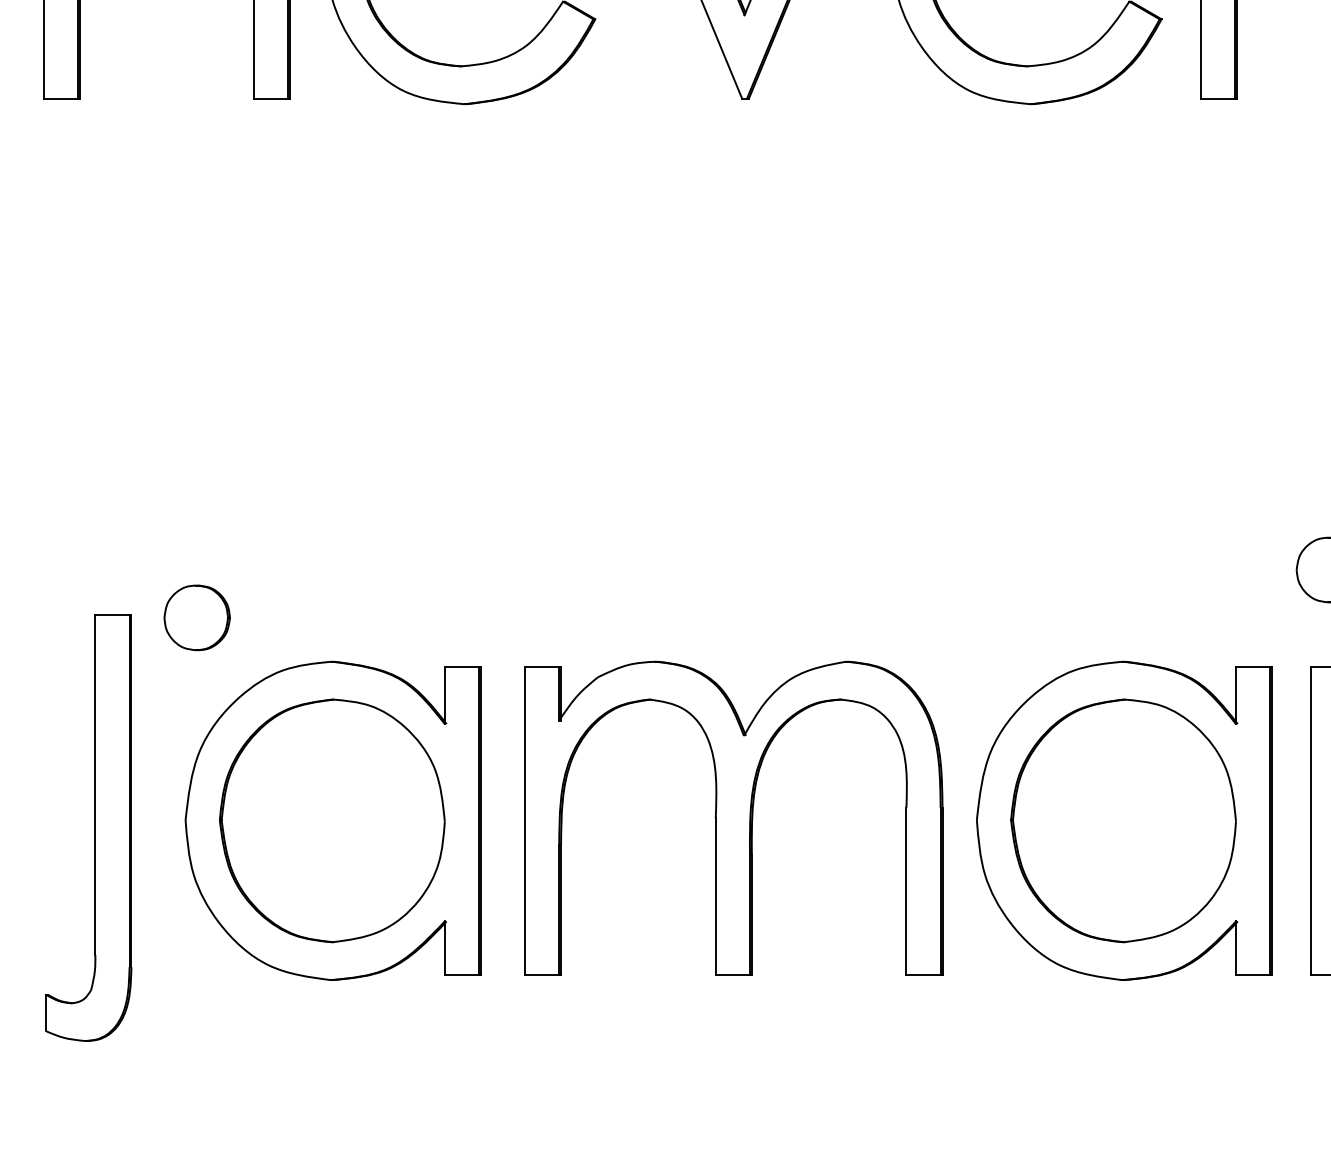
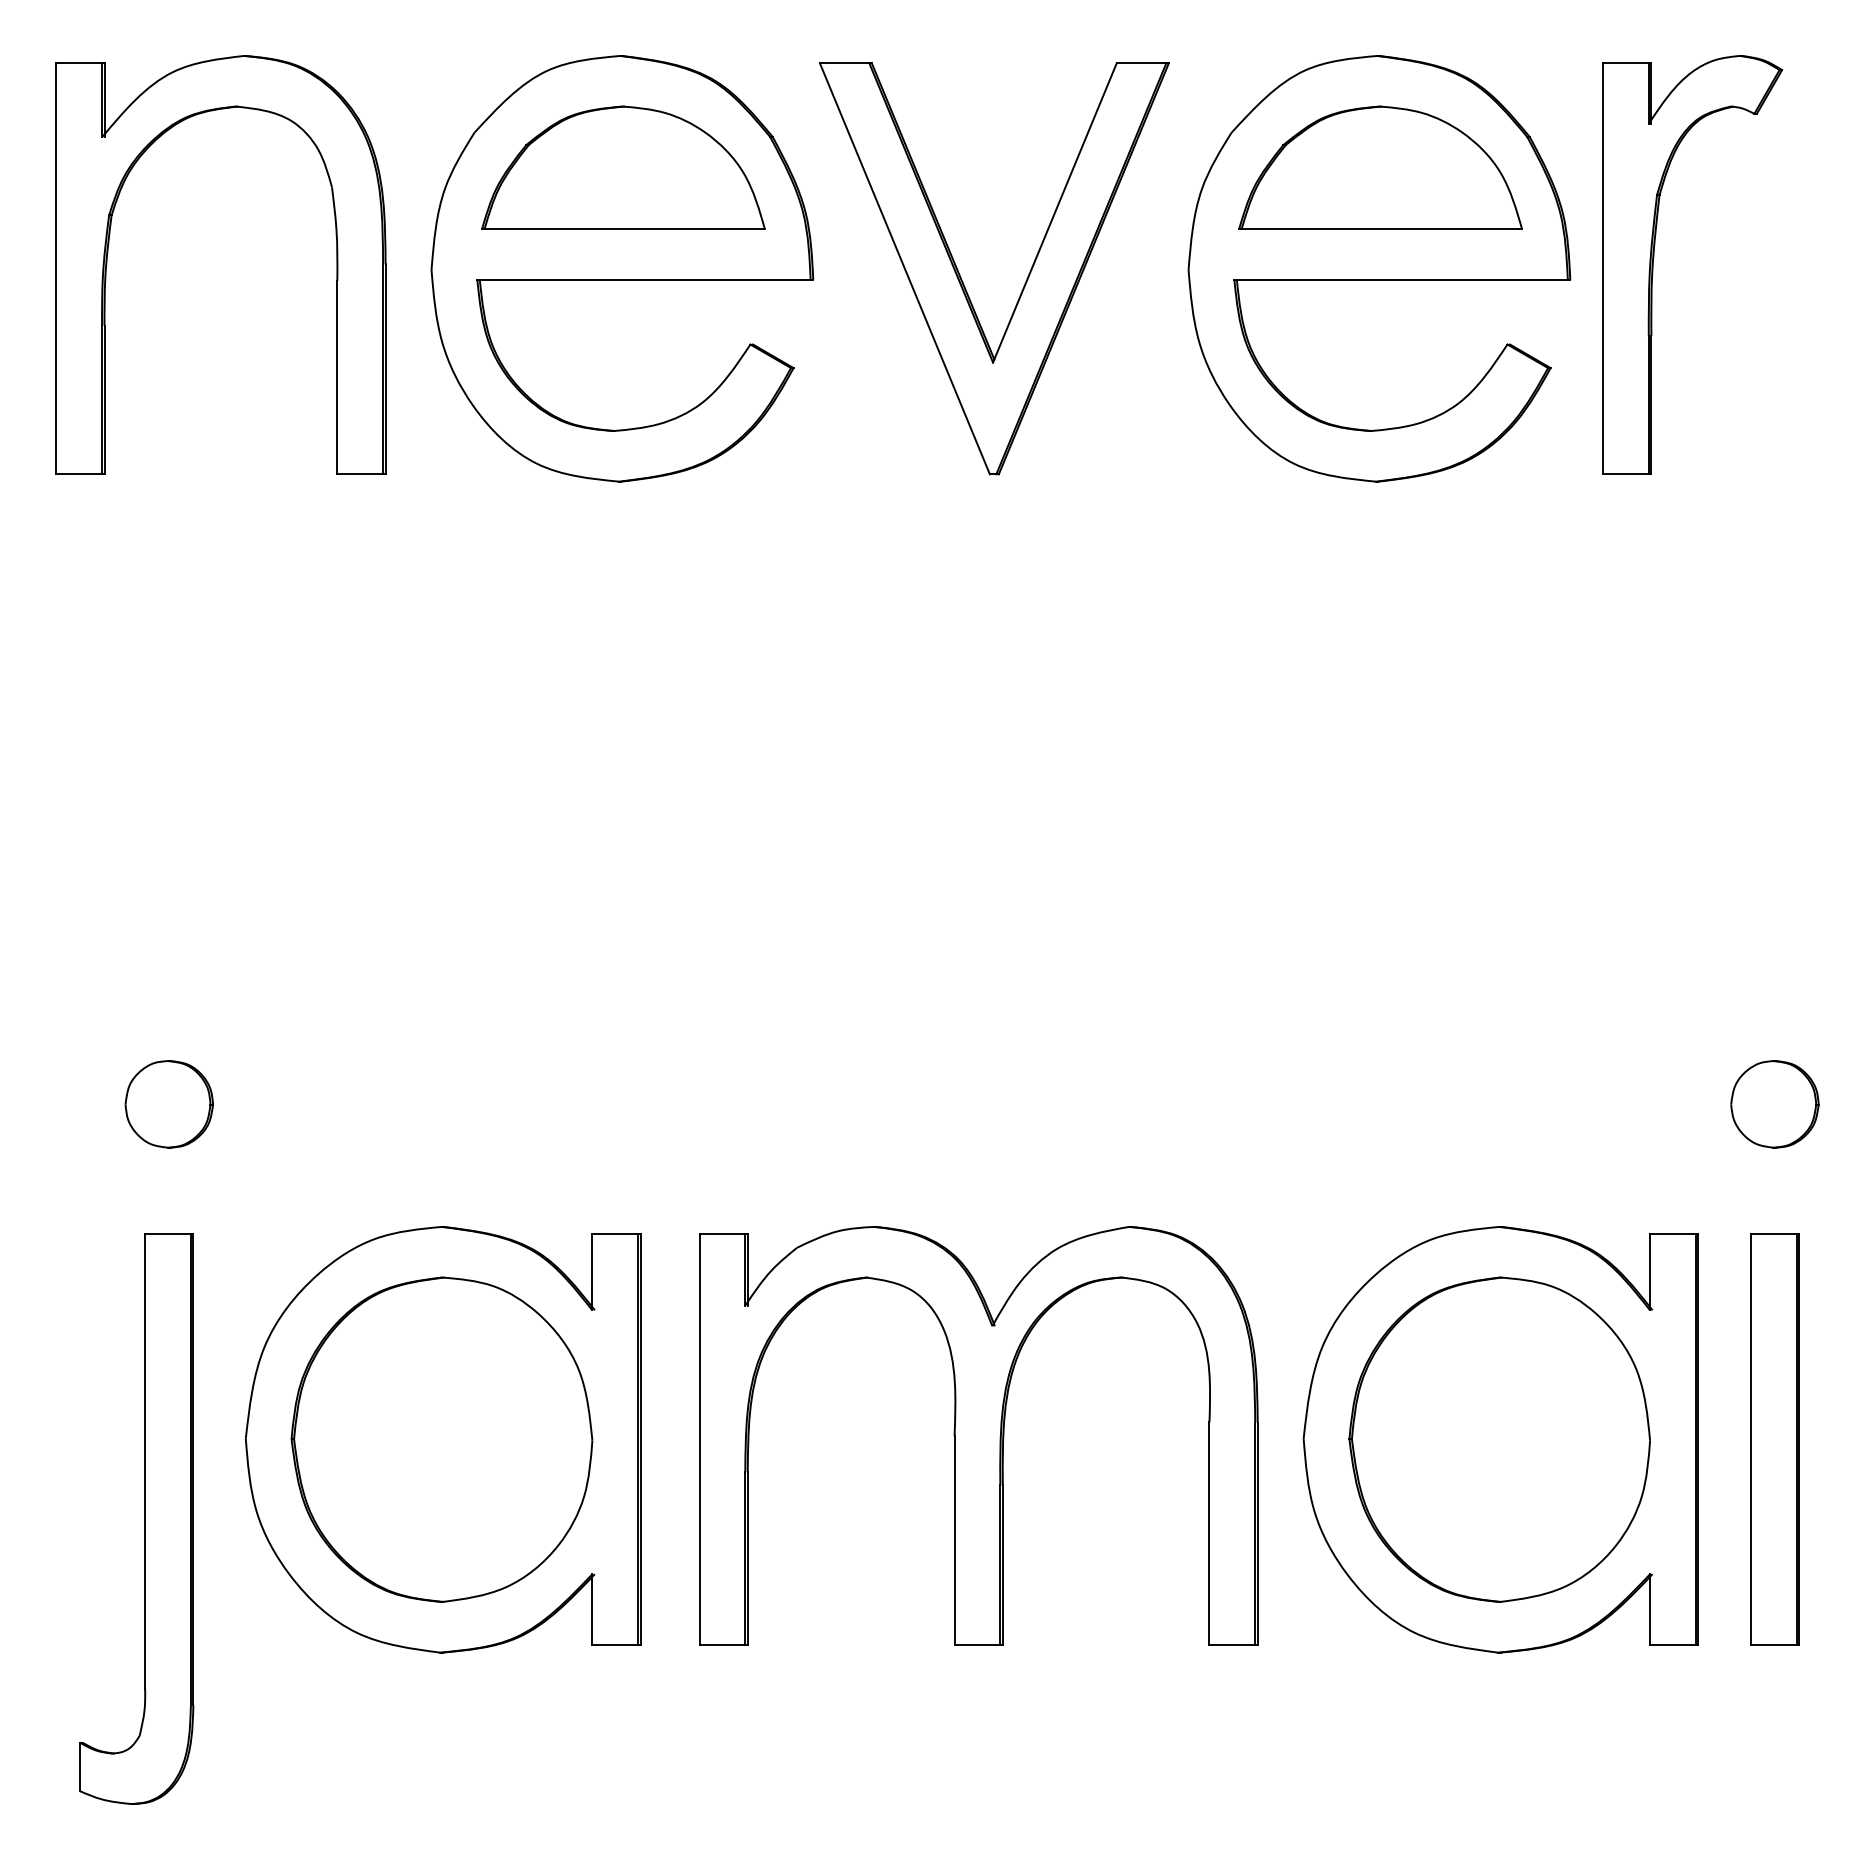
part: (196, 618) -> (168, 1104), moved
part: (94, 827) -> (144, 1518), moved

